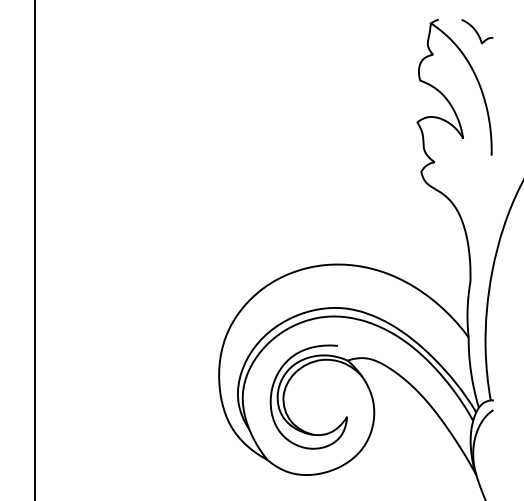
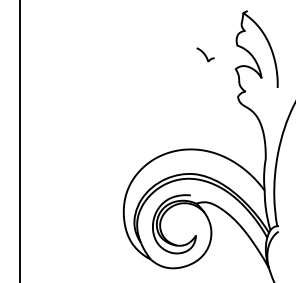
curve: (477, 30) -> (205, 54), moved

